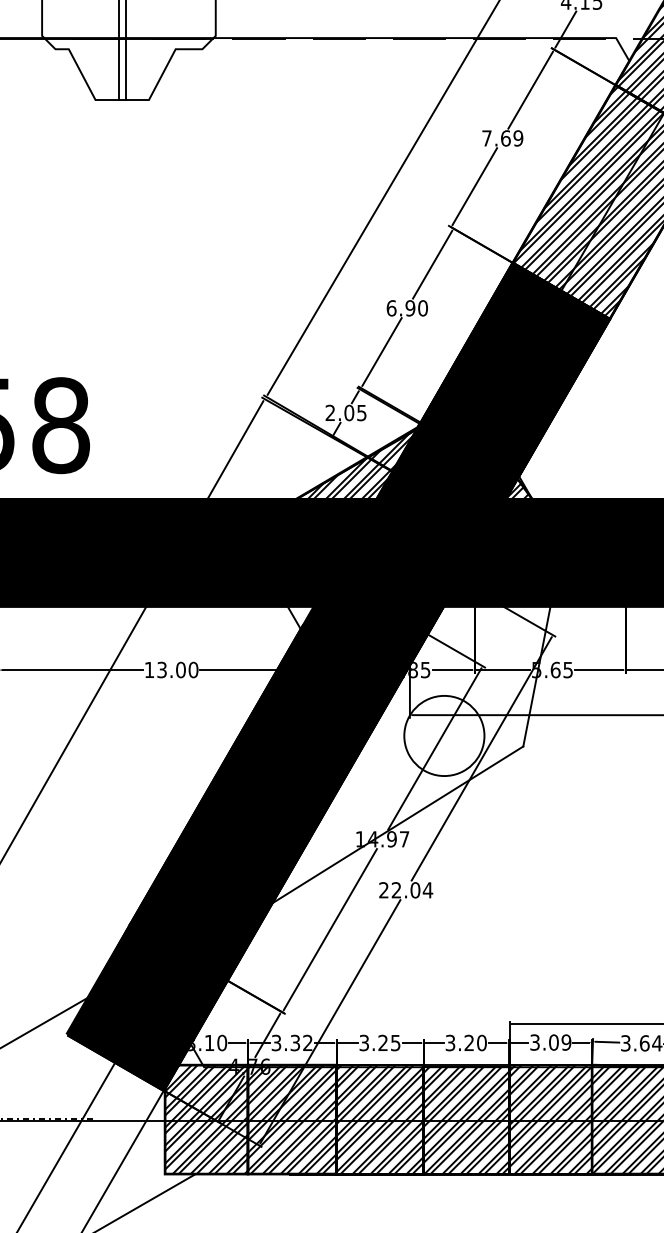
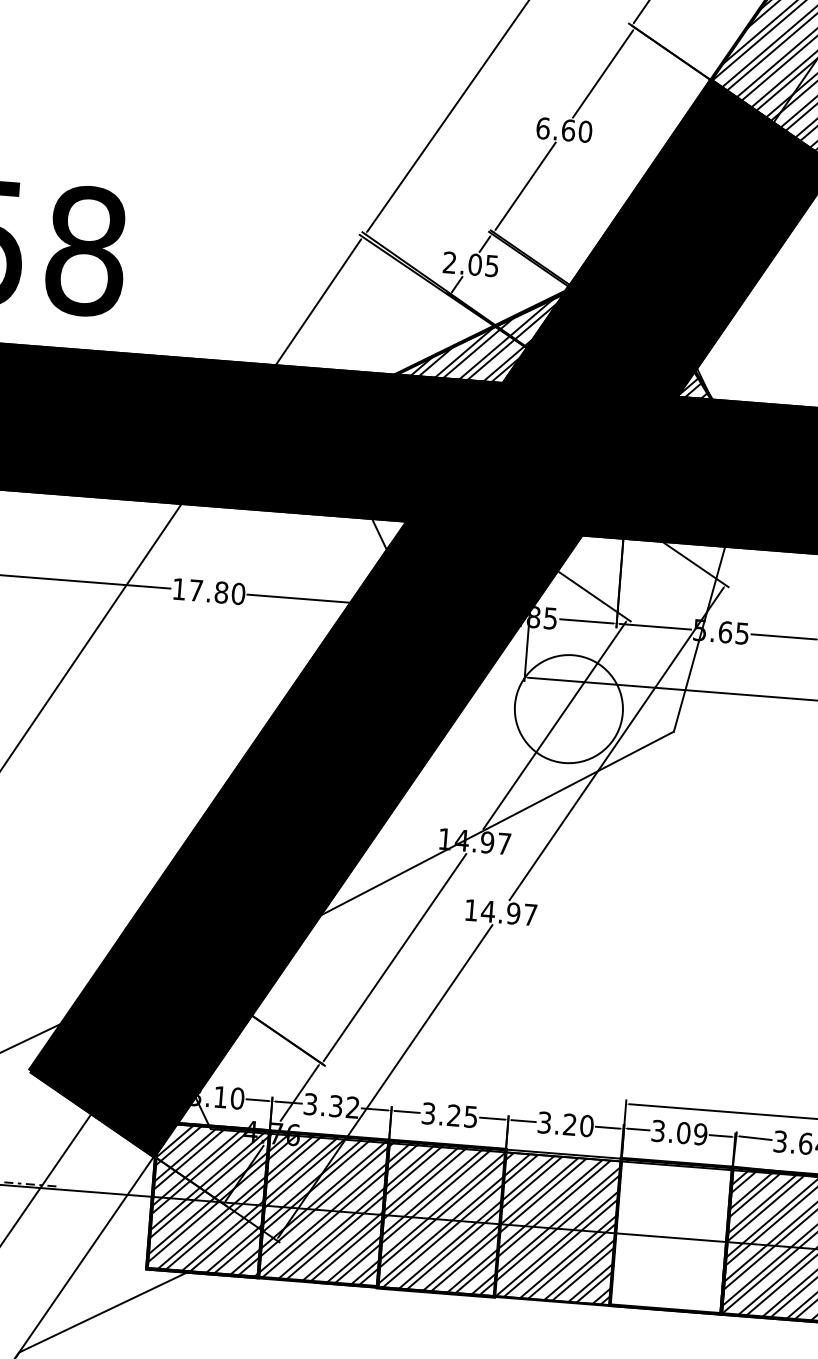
text: (410, 308) -> (568, 130), 6.90 -> 6.60
text: (171, 669) -> (208, 590), 13.00 -> 17.80
text: (406, 890) -> (501, 912), 22.04 -> 14.97
hatch: (550, 1119) -> (671, 1236), removed

